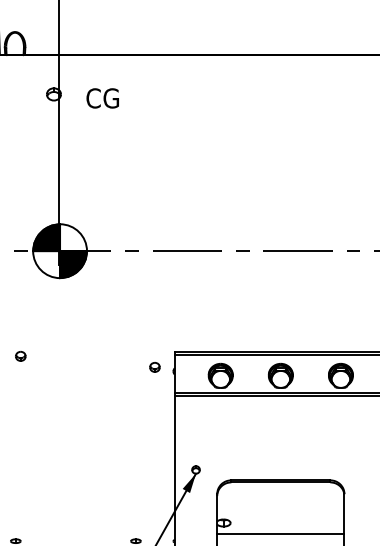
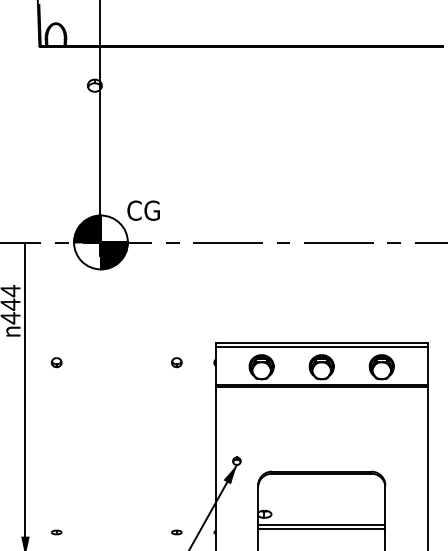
text: (102, 98) -> (143, 210), moved
part: (20, 356) -> (56, 362), moved
part: (154, 367) -> (176, 362), moved
line: (280, 537) -> (321, 528), added

